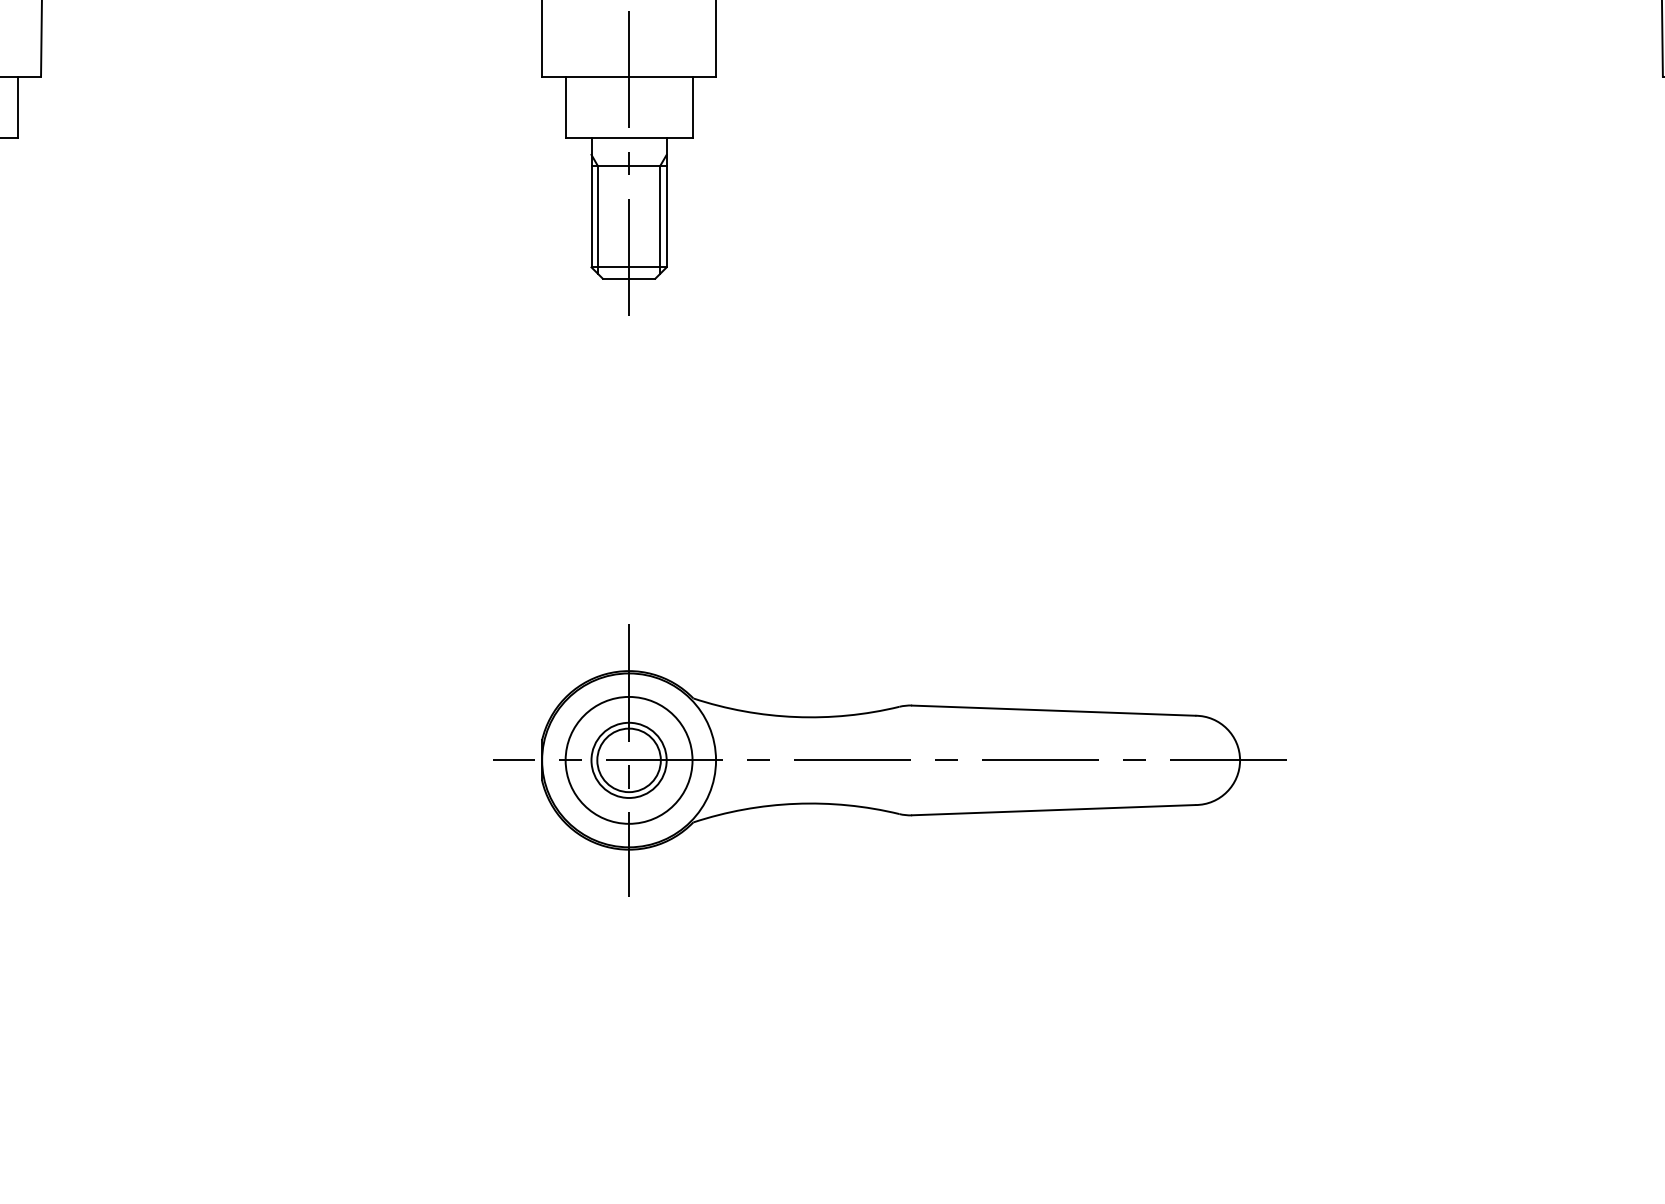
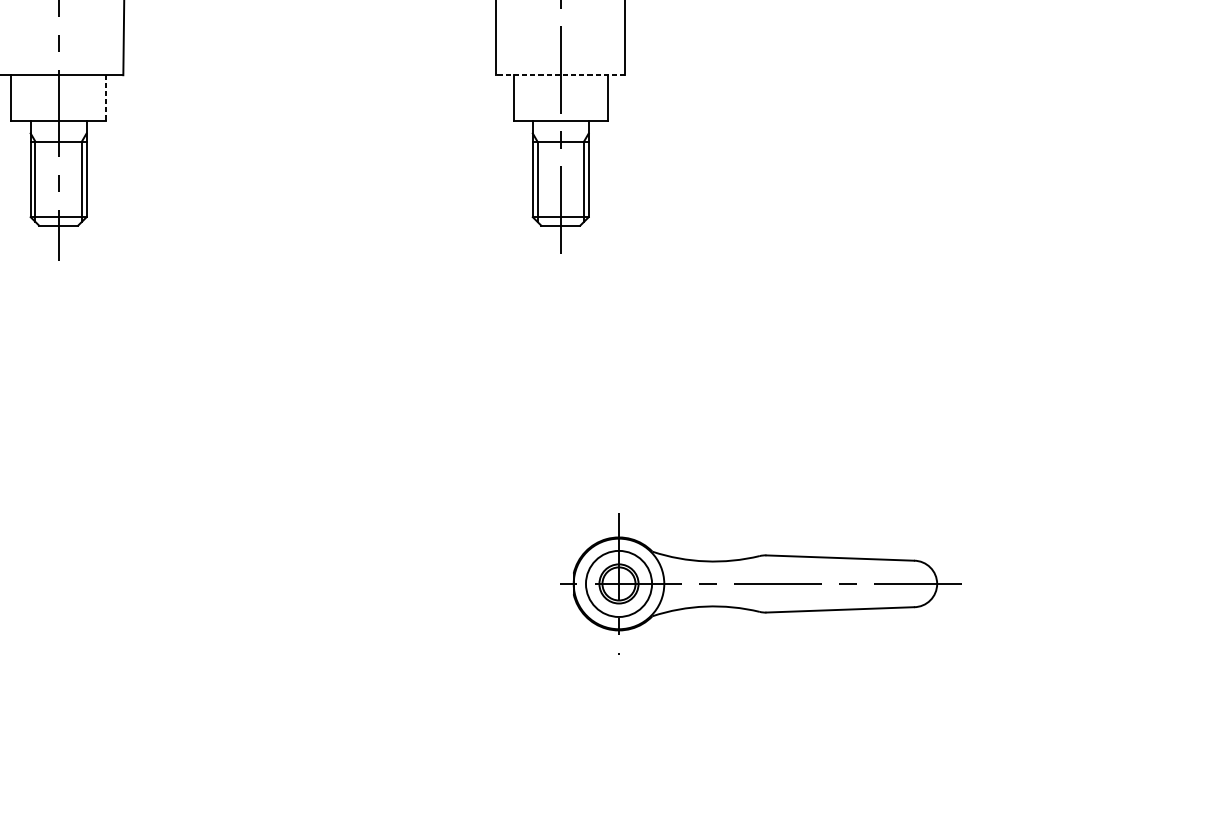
line: (629, 76) -> (561, 75), solid -> dashed
line: (17, 107) -> (105, 98), solid -> dashed
part: (889, 760) -> (754, 584), size x0.7

